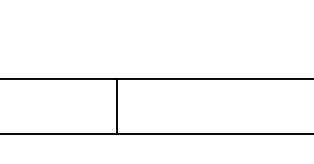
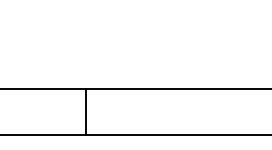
line: (116, 106) -> (86, 111), moved

